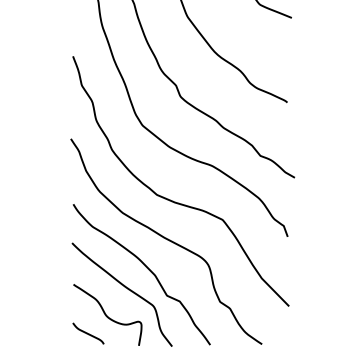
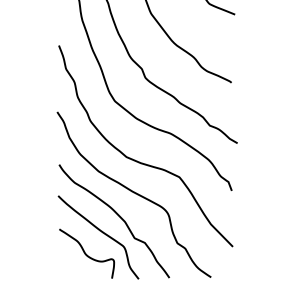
curve: (88, 333) -> (71, 268), removed

